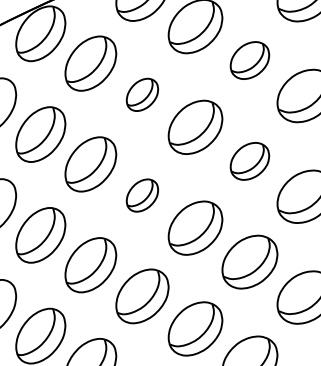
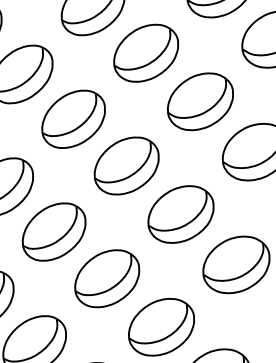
part: (249, 60) -> (200, 101), size x1.43
part: (142, 94) -> (73, 118), size x1.67
part: (249, 161) -> (180, 214), size x1.43
part: (142, 195) -> (54, 231), size x1.67

